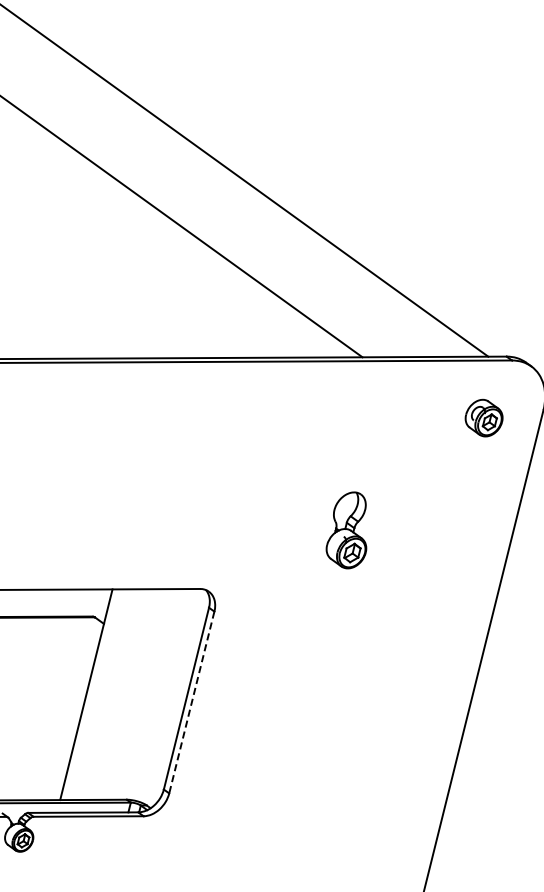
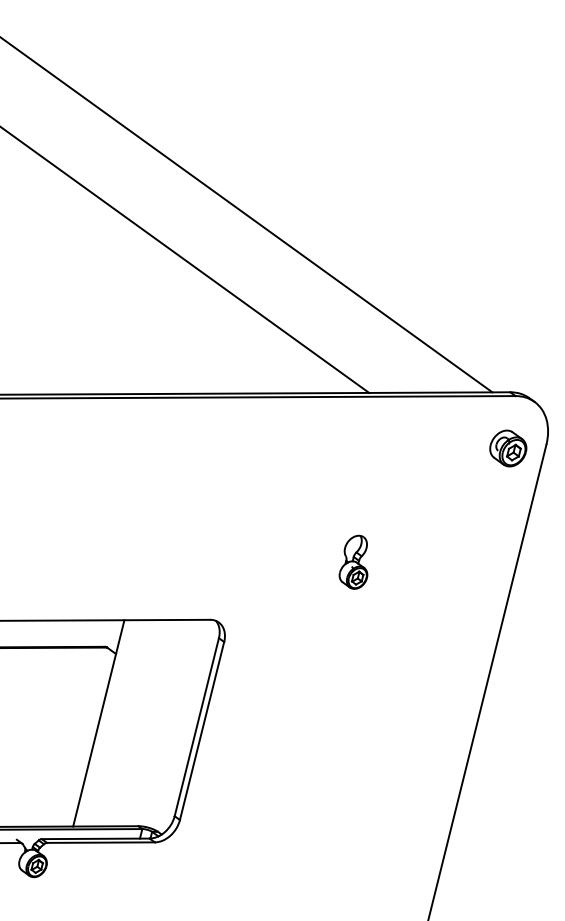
part: (484, 418) -> (508, 448), moved
part: (346, 529) -> (353, 561), size x0.71
line: (192, 703) -> (202, 731), dashed -> solid

